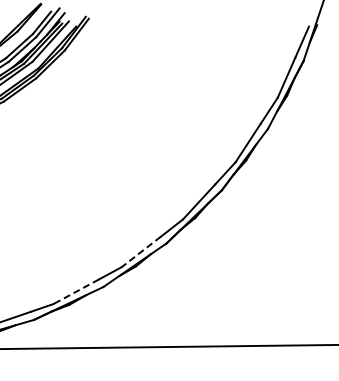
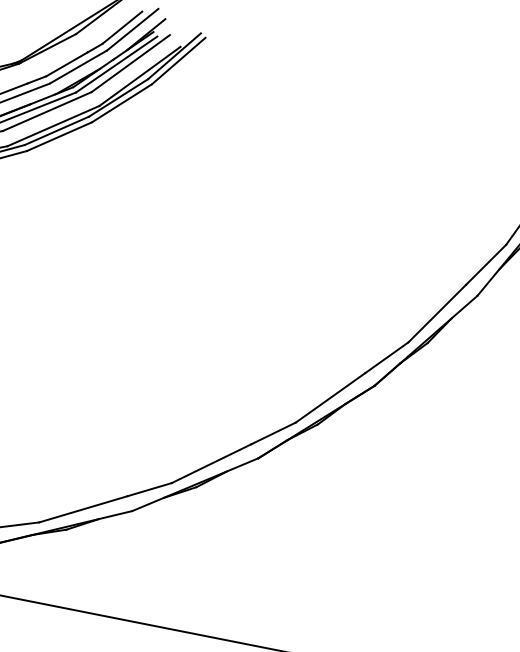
line: (141, 251) -> (211, 463), dashed -> solid
line: (76, 291) -> (83, 509), dashed -> solid

